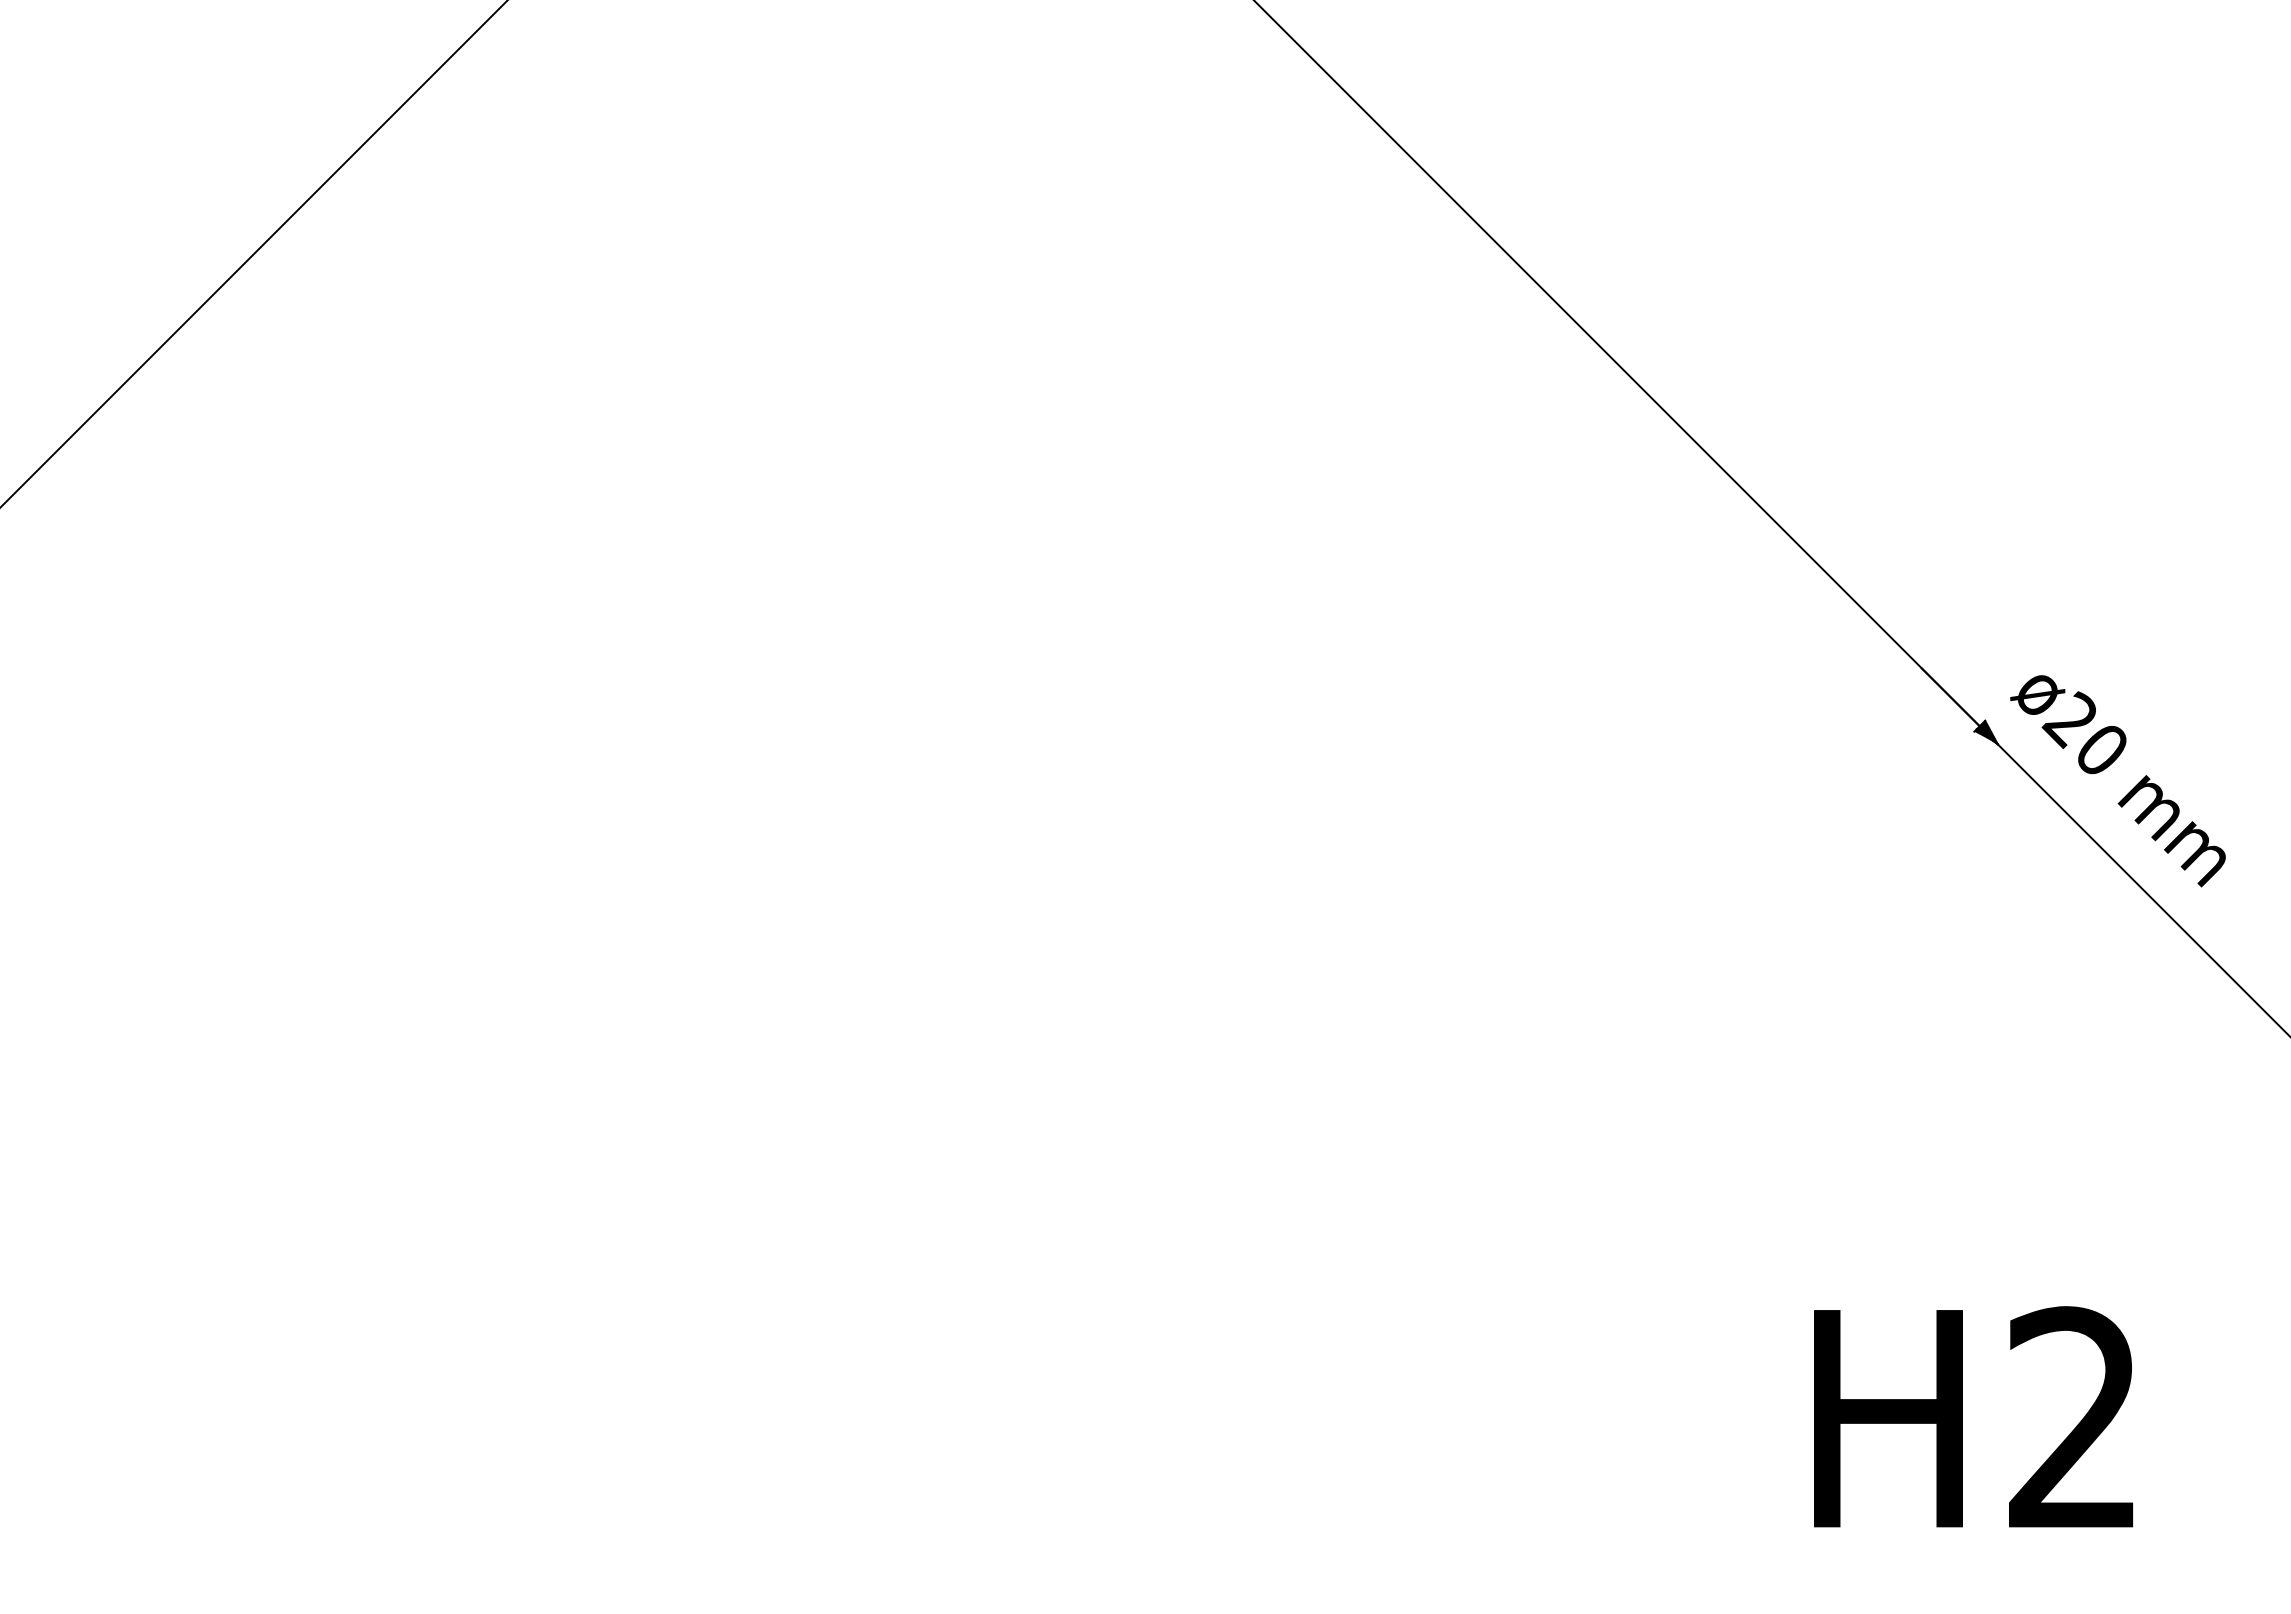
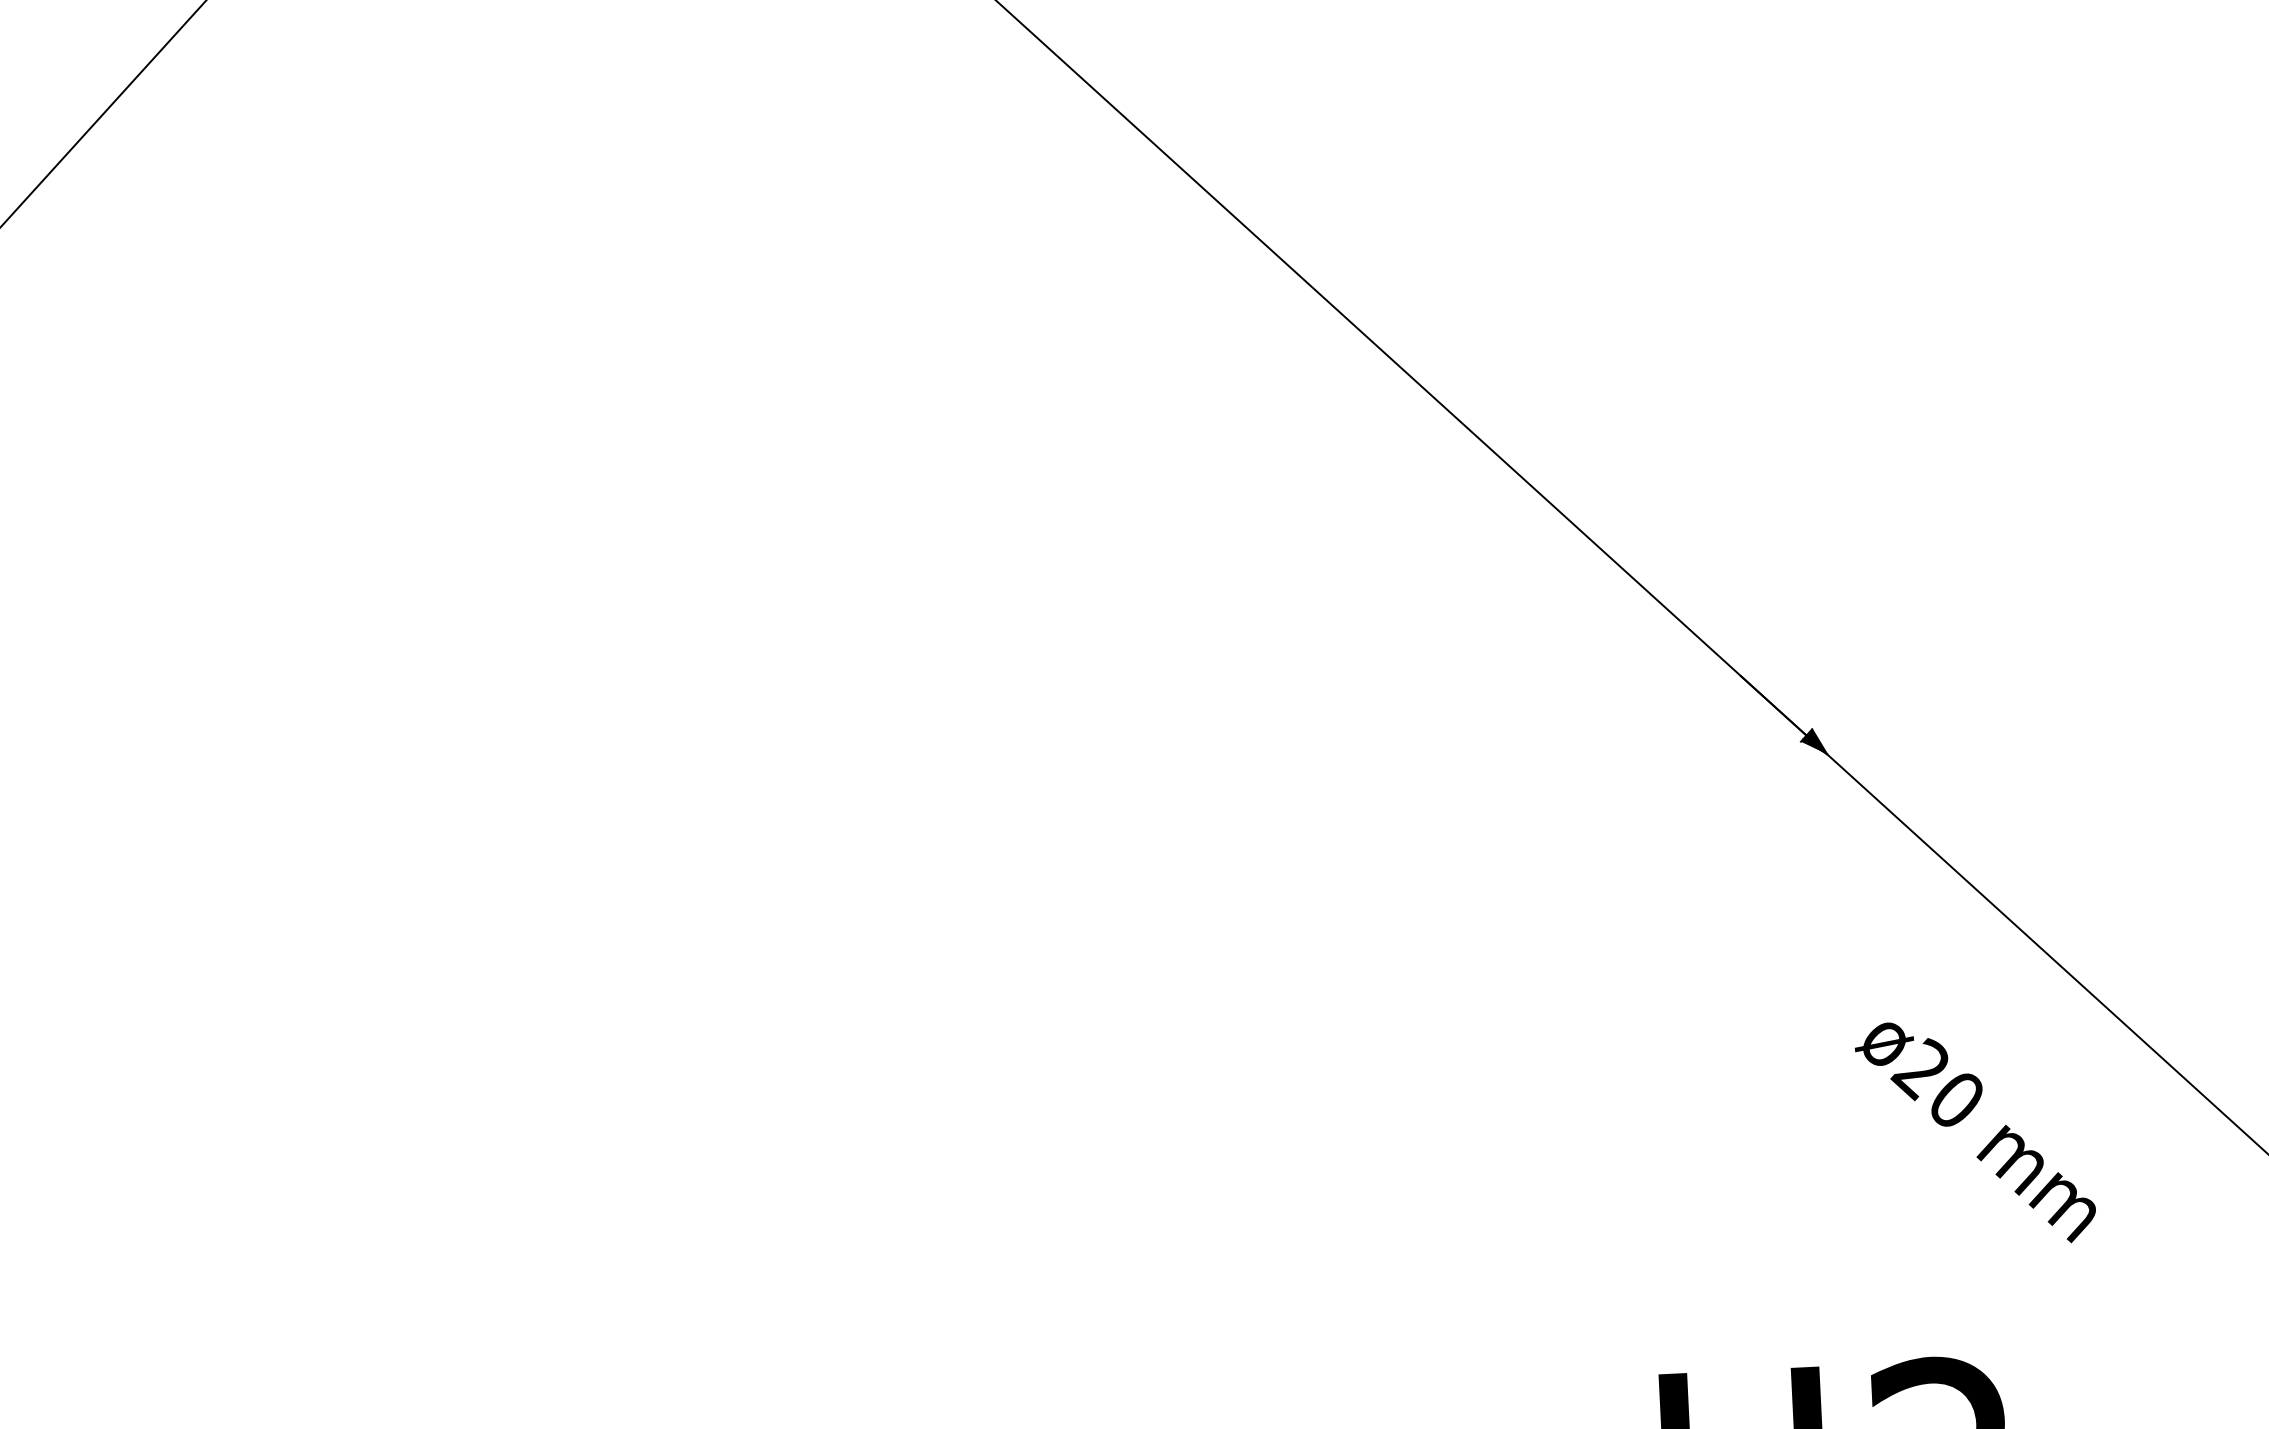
text: (2117, 781) -> (1975, 1133), moved

